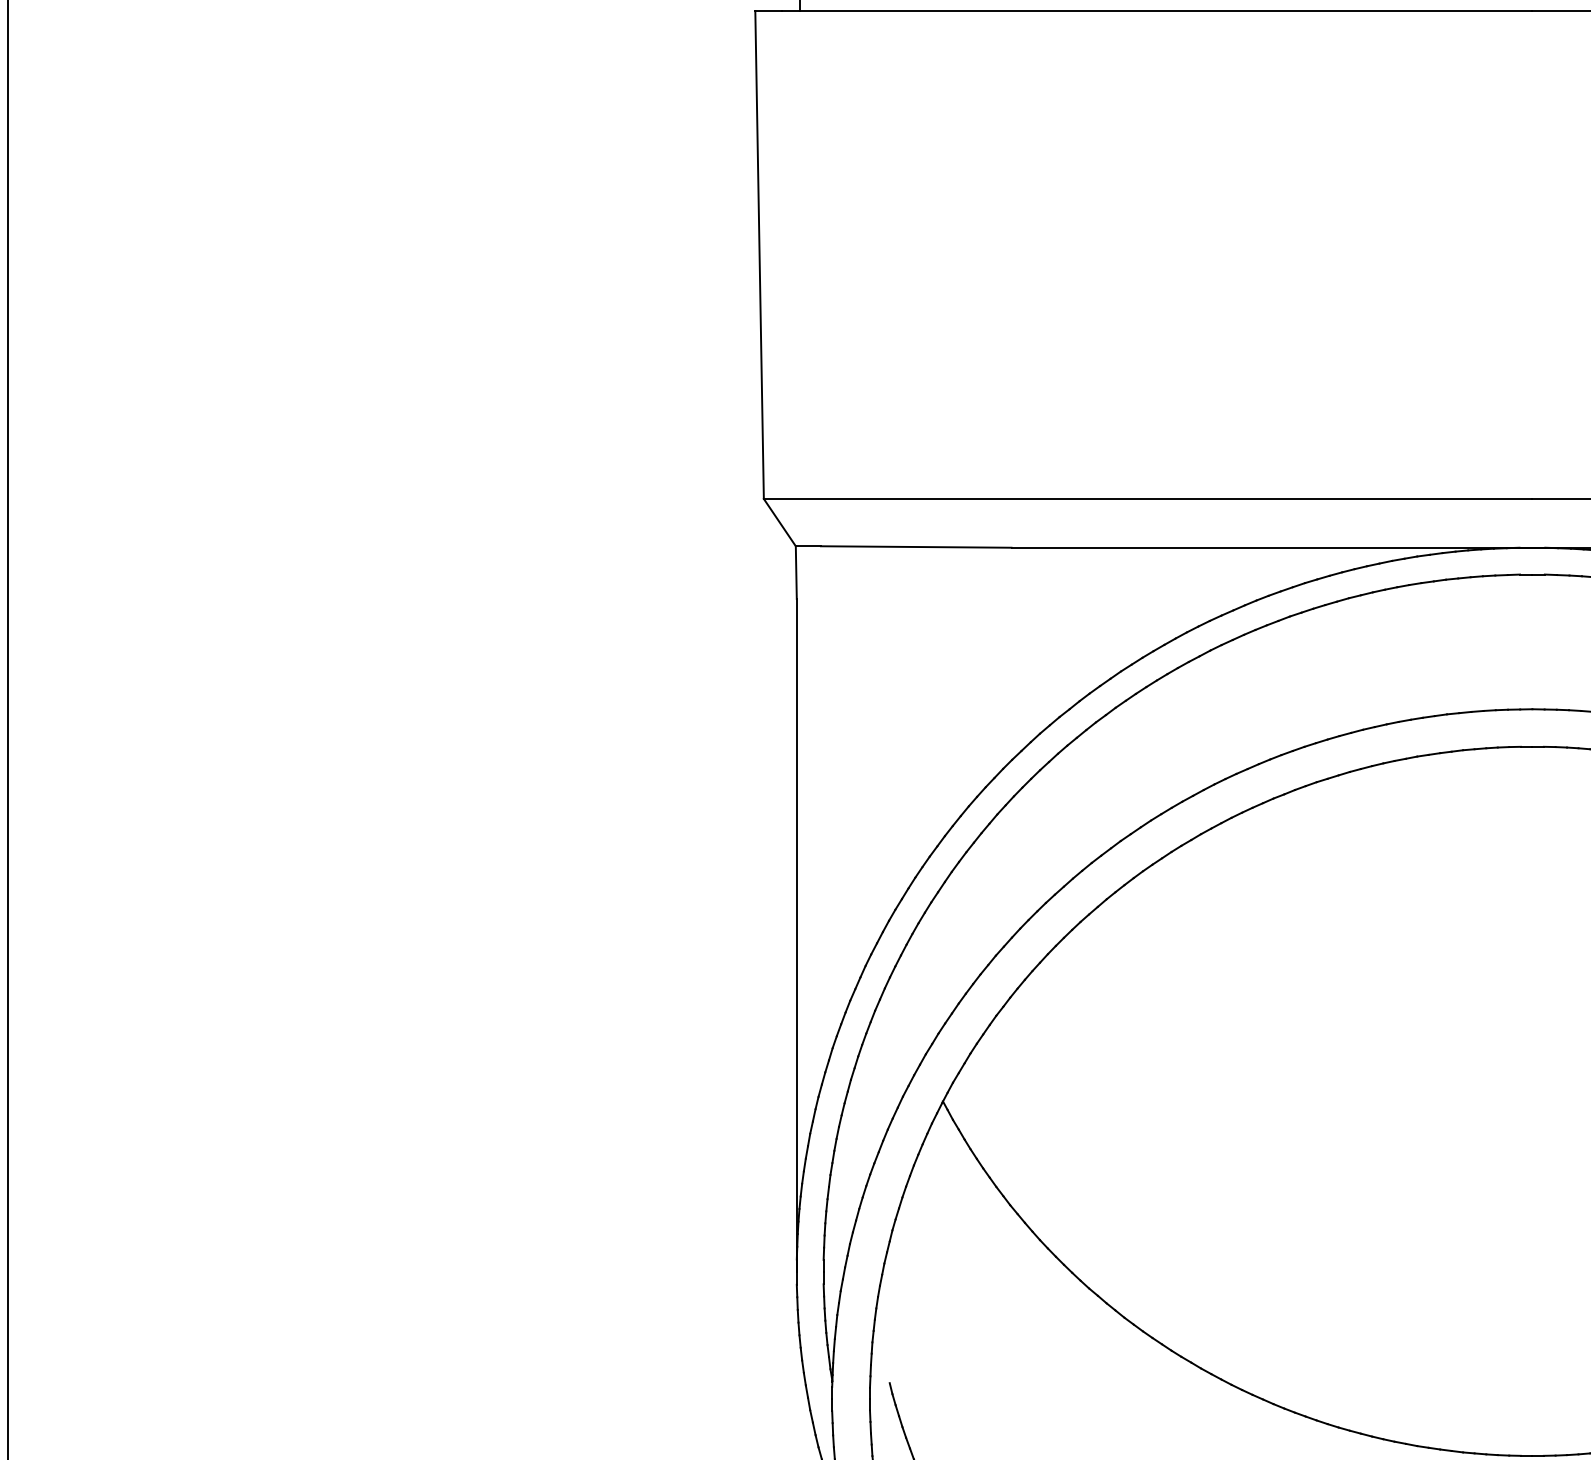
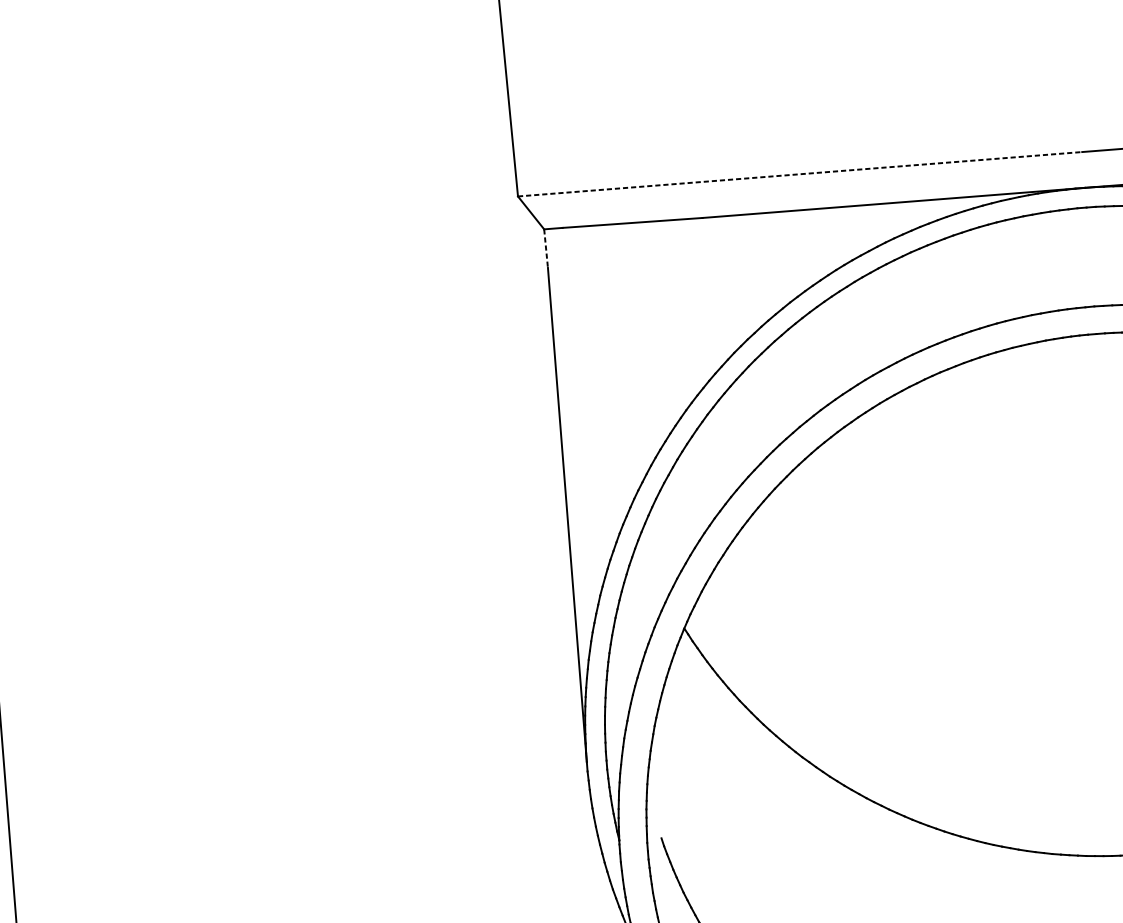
line: (1148, 498) -> (800, 173), solid -> dashed
line: (796, 573) -> (546, 249), solid -> dashed

